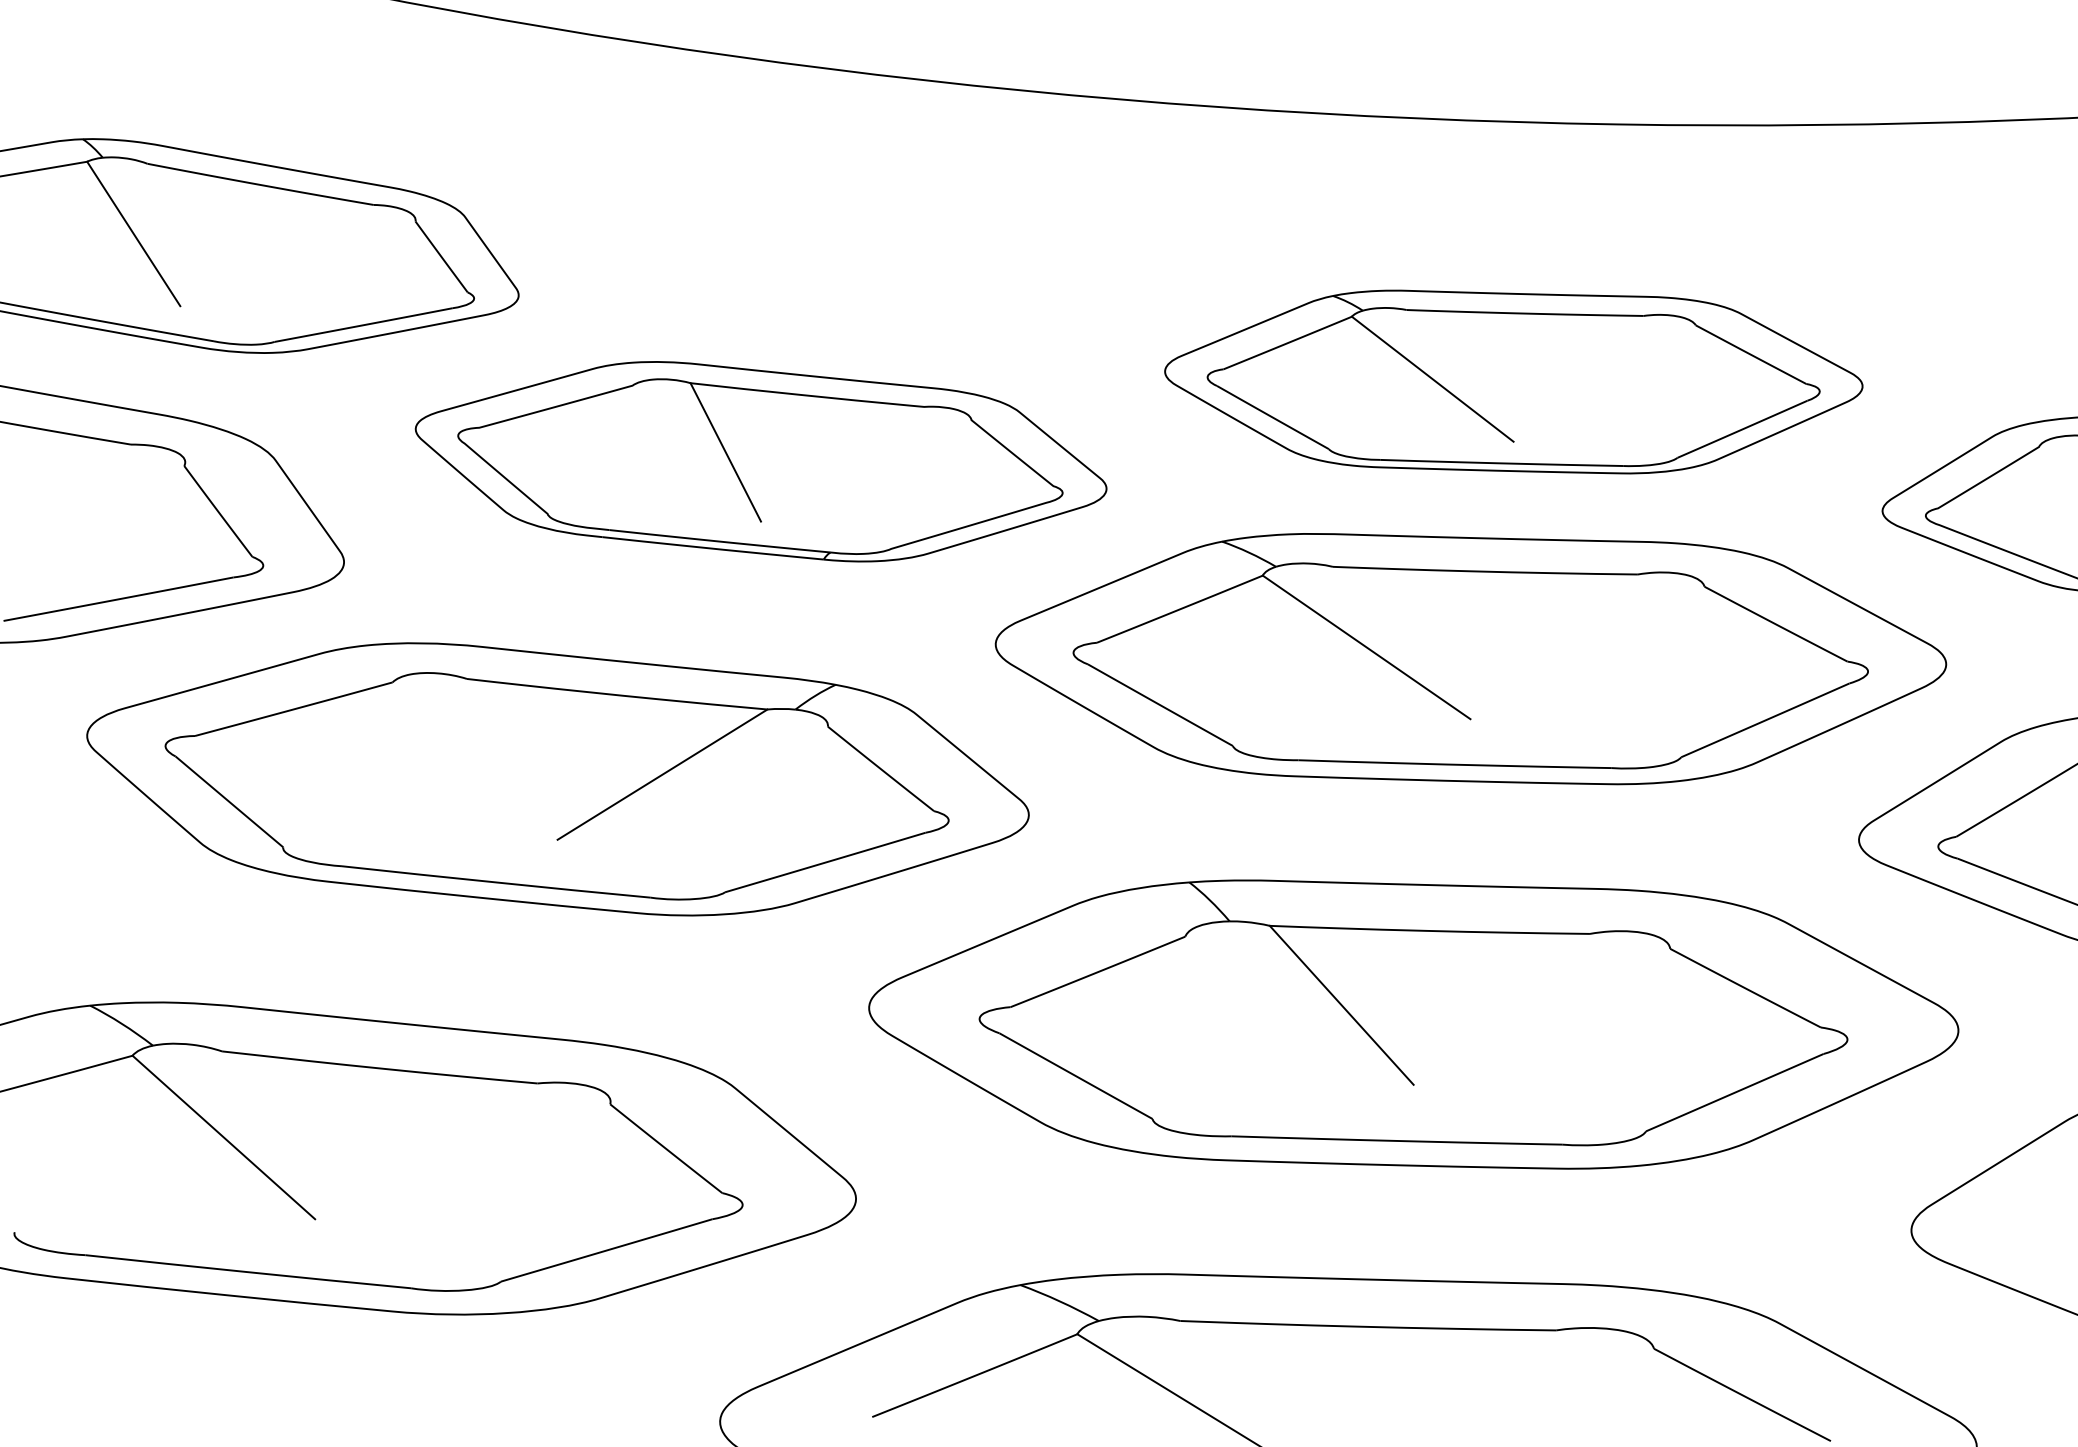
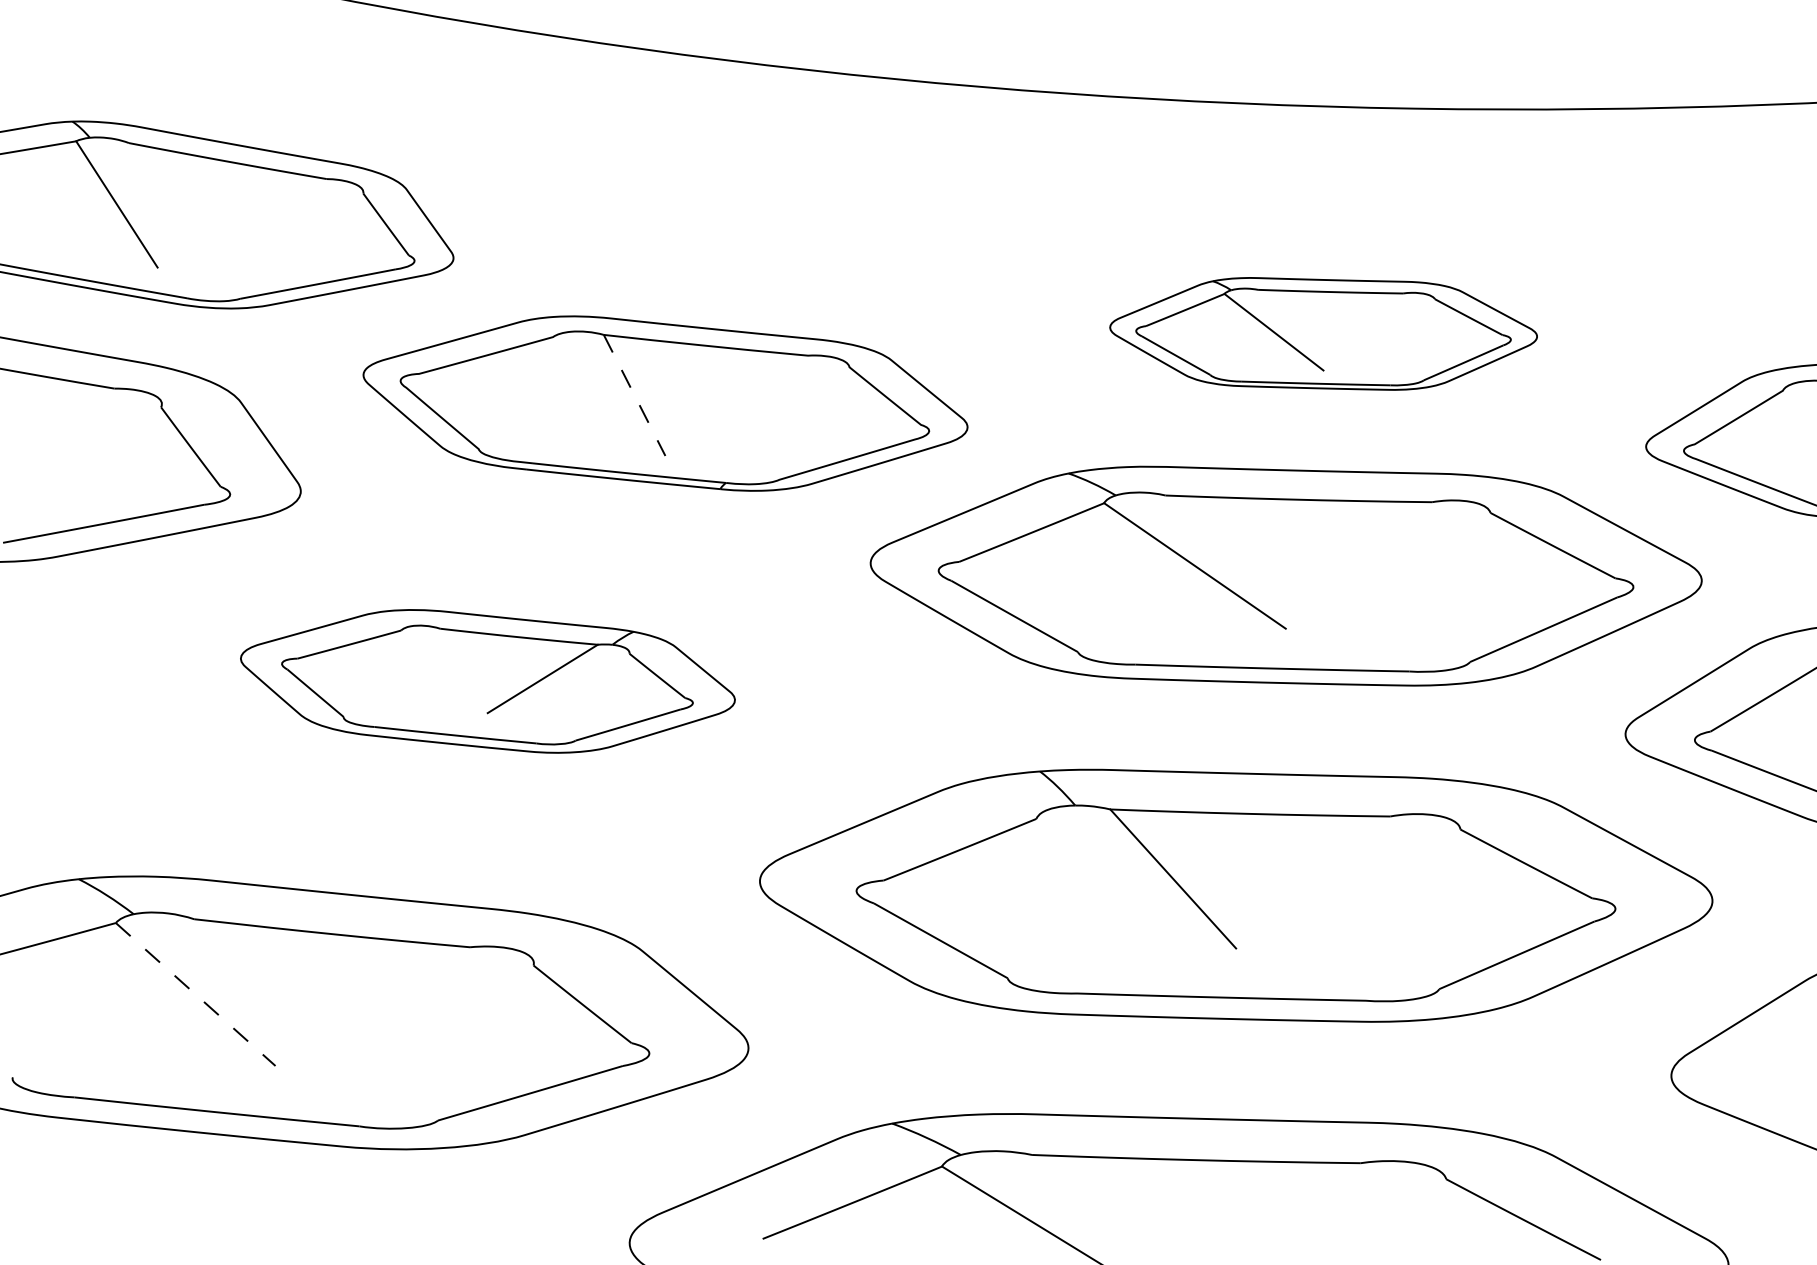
part: (1513, 381) -> (1323, 333), size x0.7
line: (725, 452) -> (634, 395), solid -> dashed
part: (557, 779) -> (487, 681), size x0.6
line: (224, 1137) -> (196, 994), solid -> dashed

